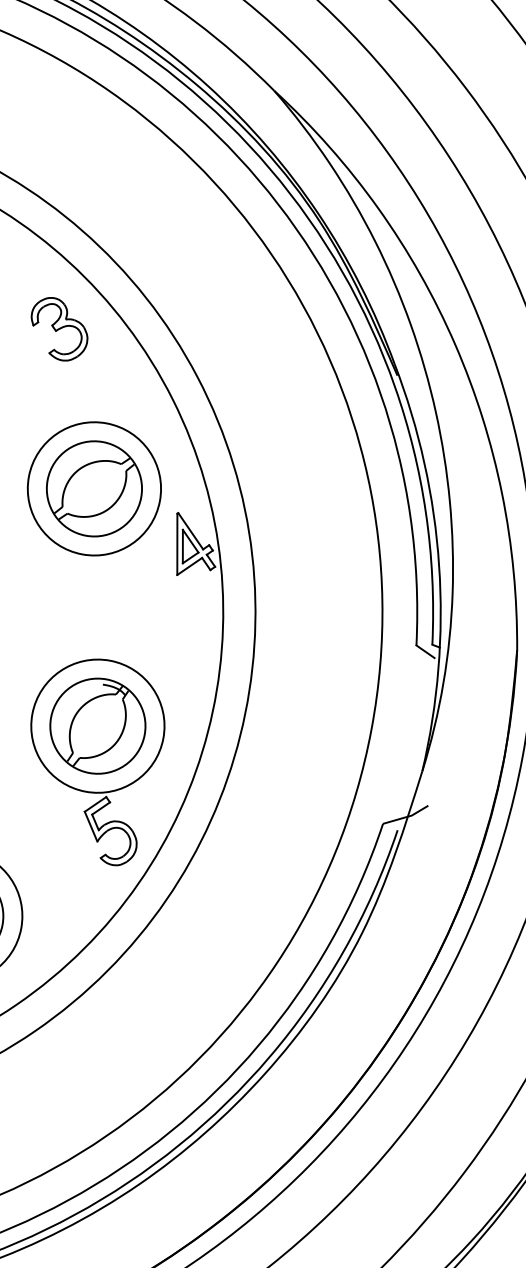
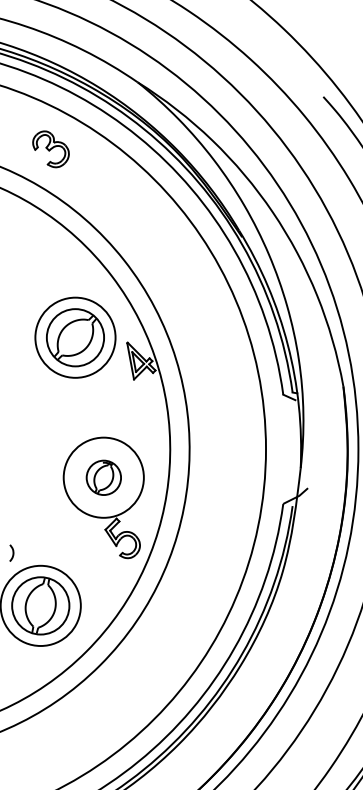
part: (58, 329) -> (50, 149), moved
part: (97, 725) -> (103, 477), size x0.6

